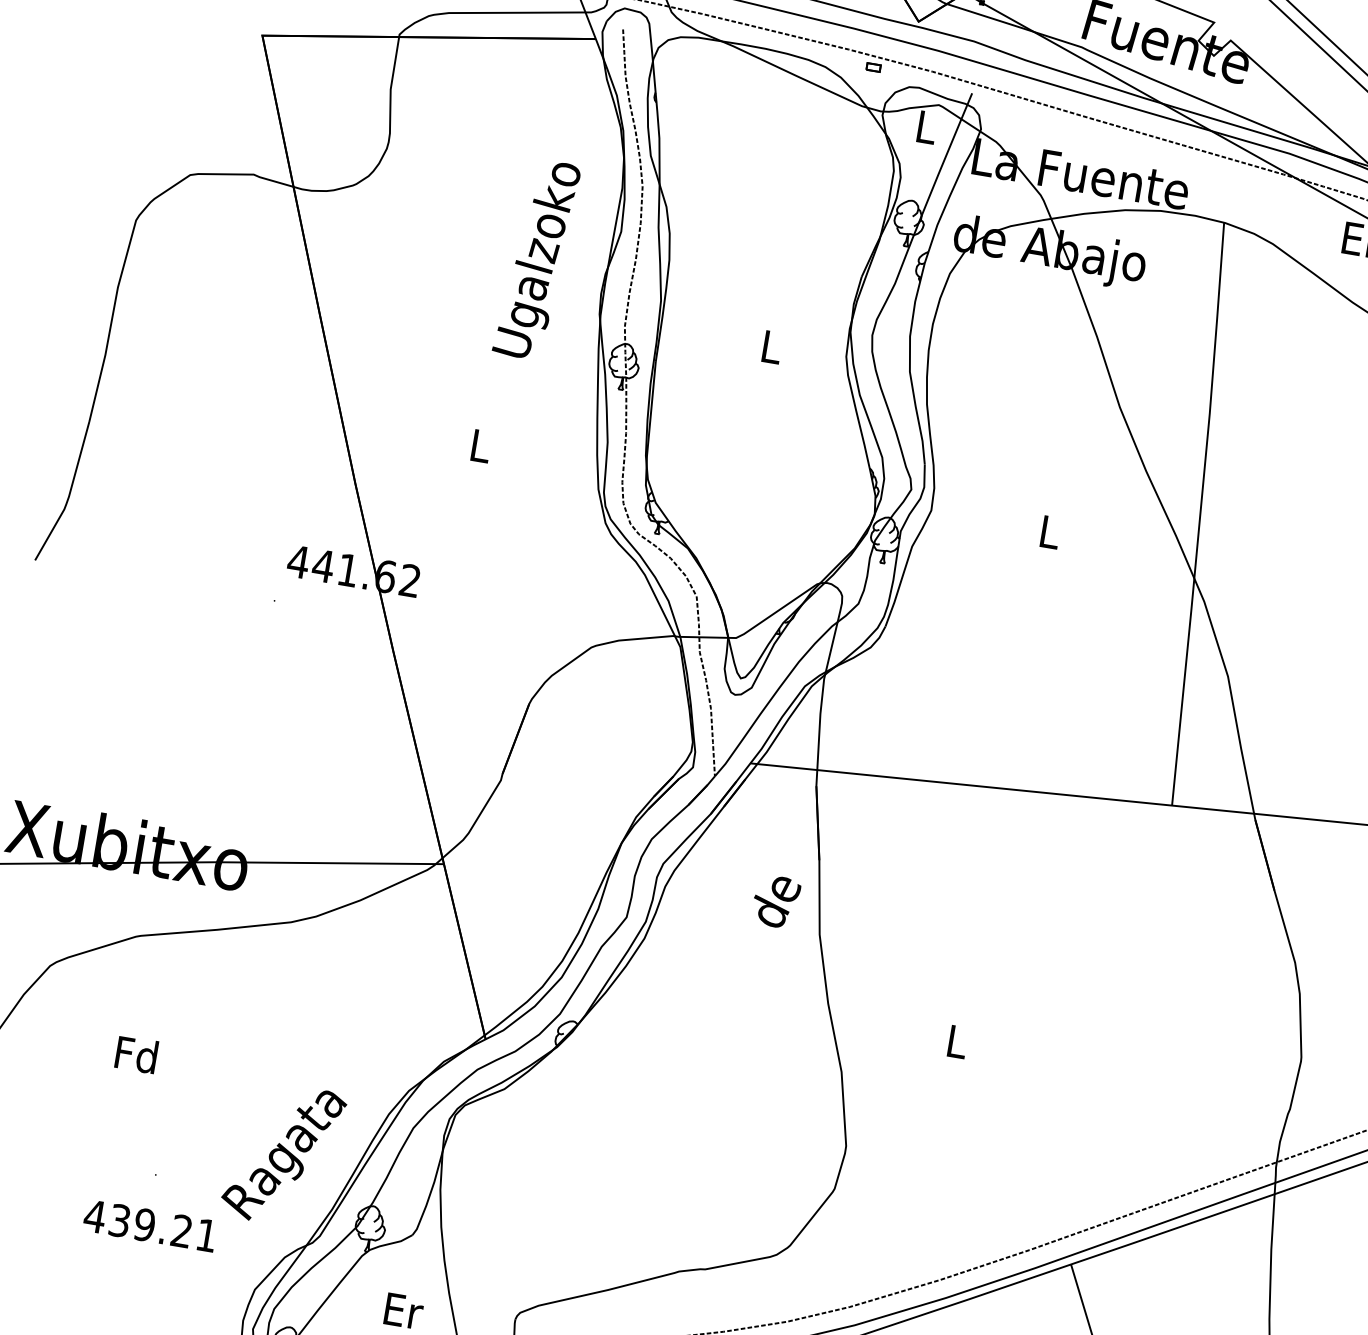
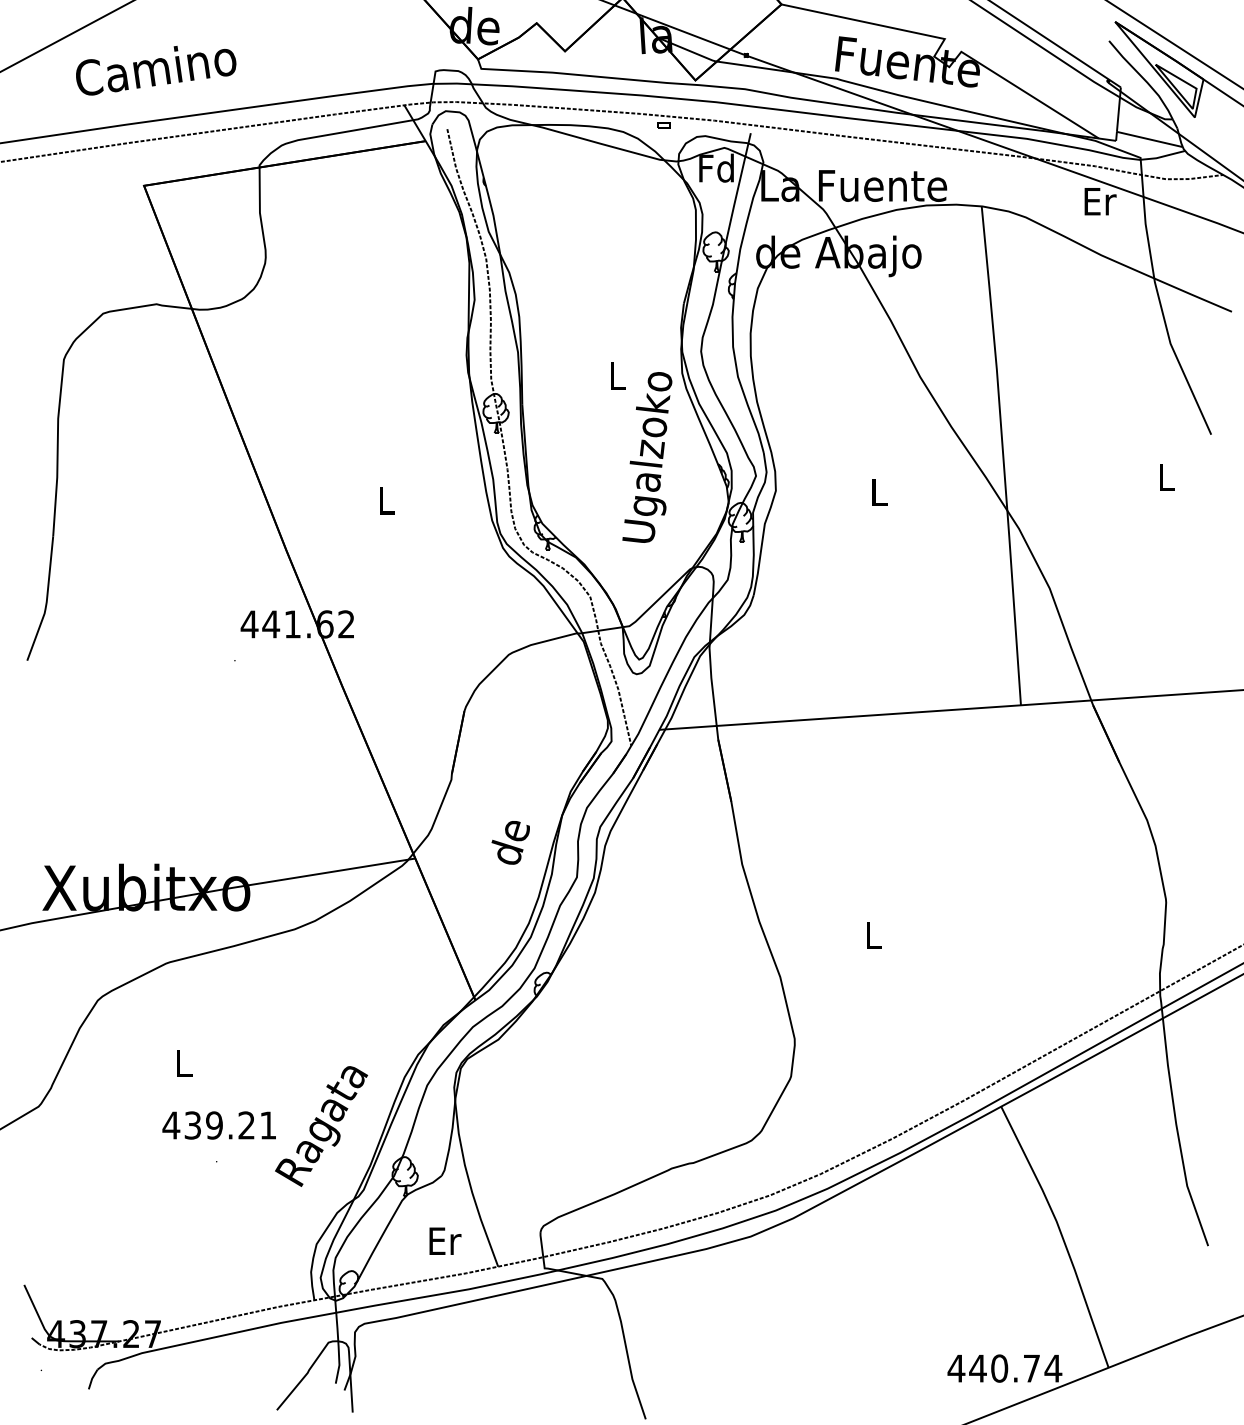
text: (925, 126) -> (716, 167), L -> Fd
text: (536, 259) -> (647, 457), moved
text: (775, 901) -> (510, 842), moved
text: (136, 1054) -> (183, 1062), Fd -> L
text: (149, 1225) -> (218, 1125), moved

